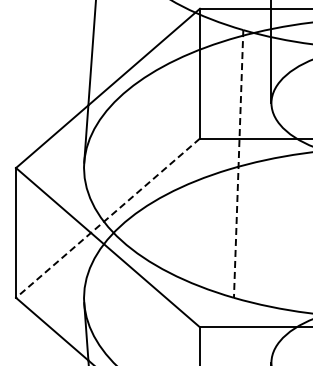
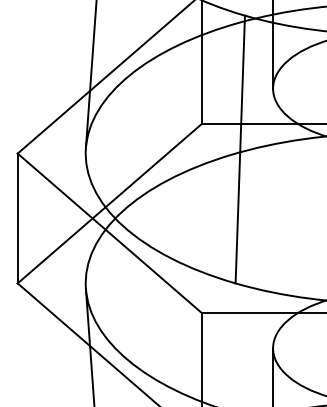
line: (238, 163) -> (240, 149), dashed -> solid
line: (107, 217) -> (109, 203), dashed -> solid

